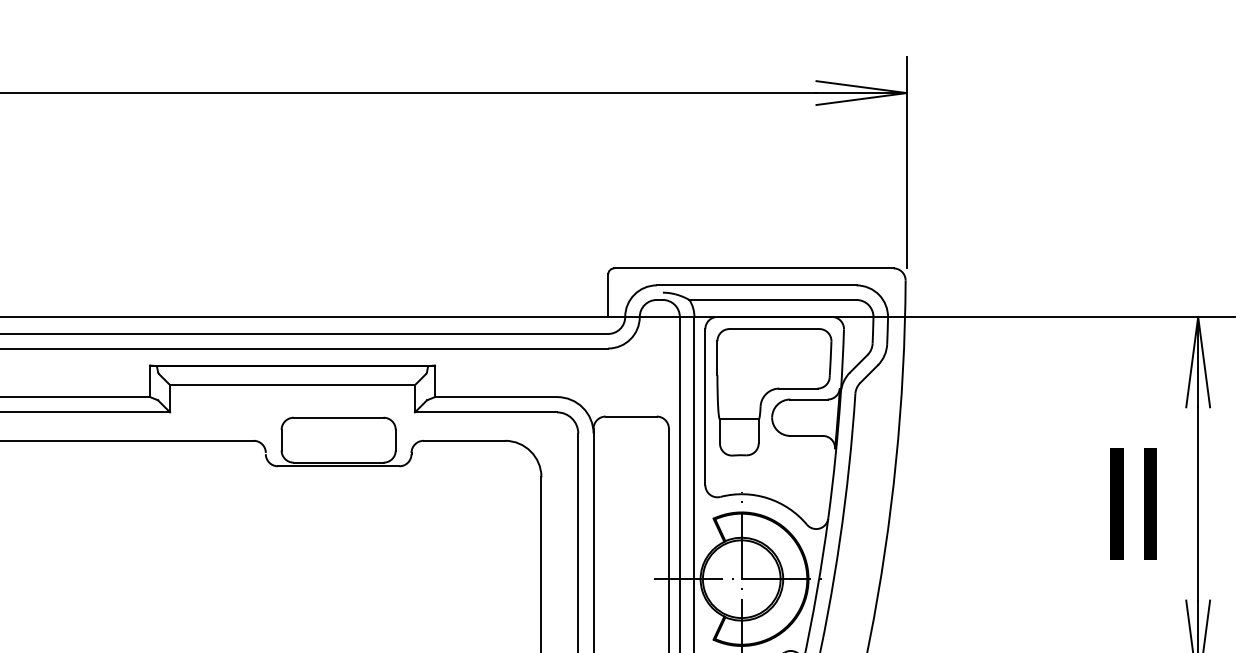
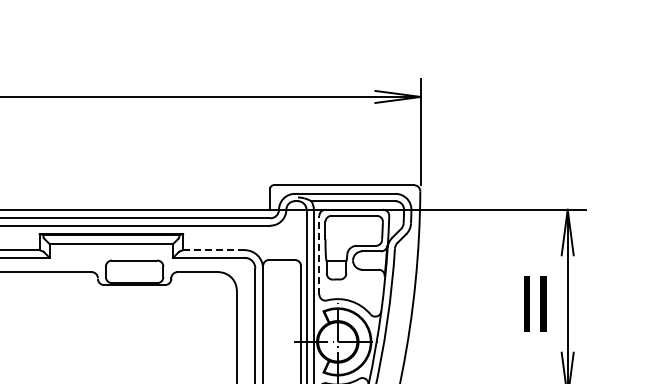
line: (495, 397) -> (213, 250), solid -> dashed
line: (705, 405) -> (319, 254), solid -> dashed

